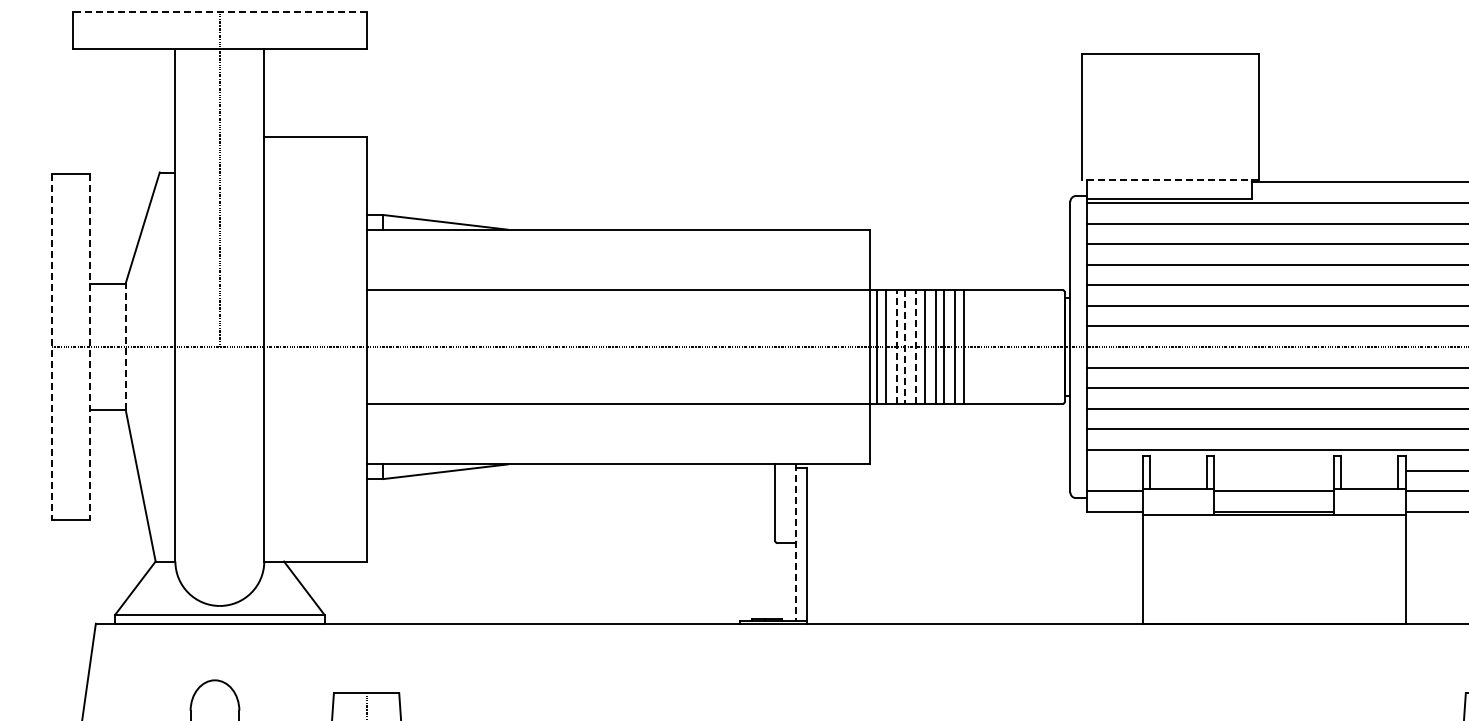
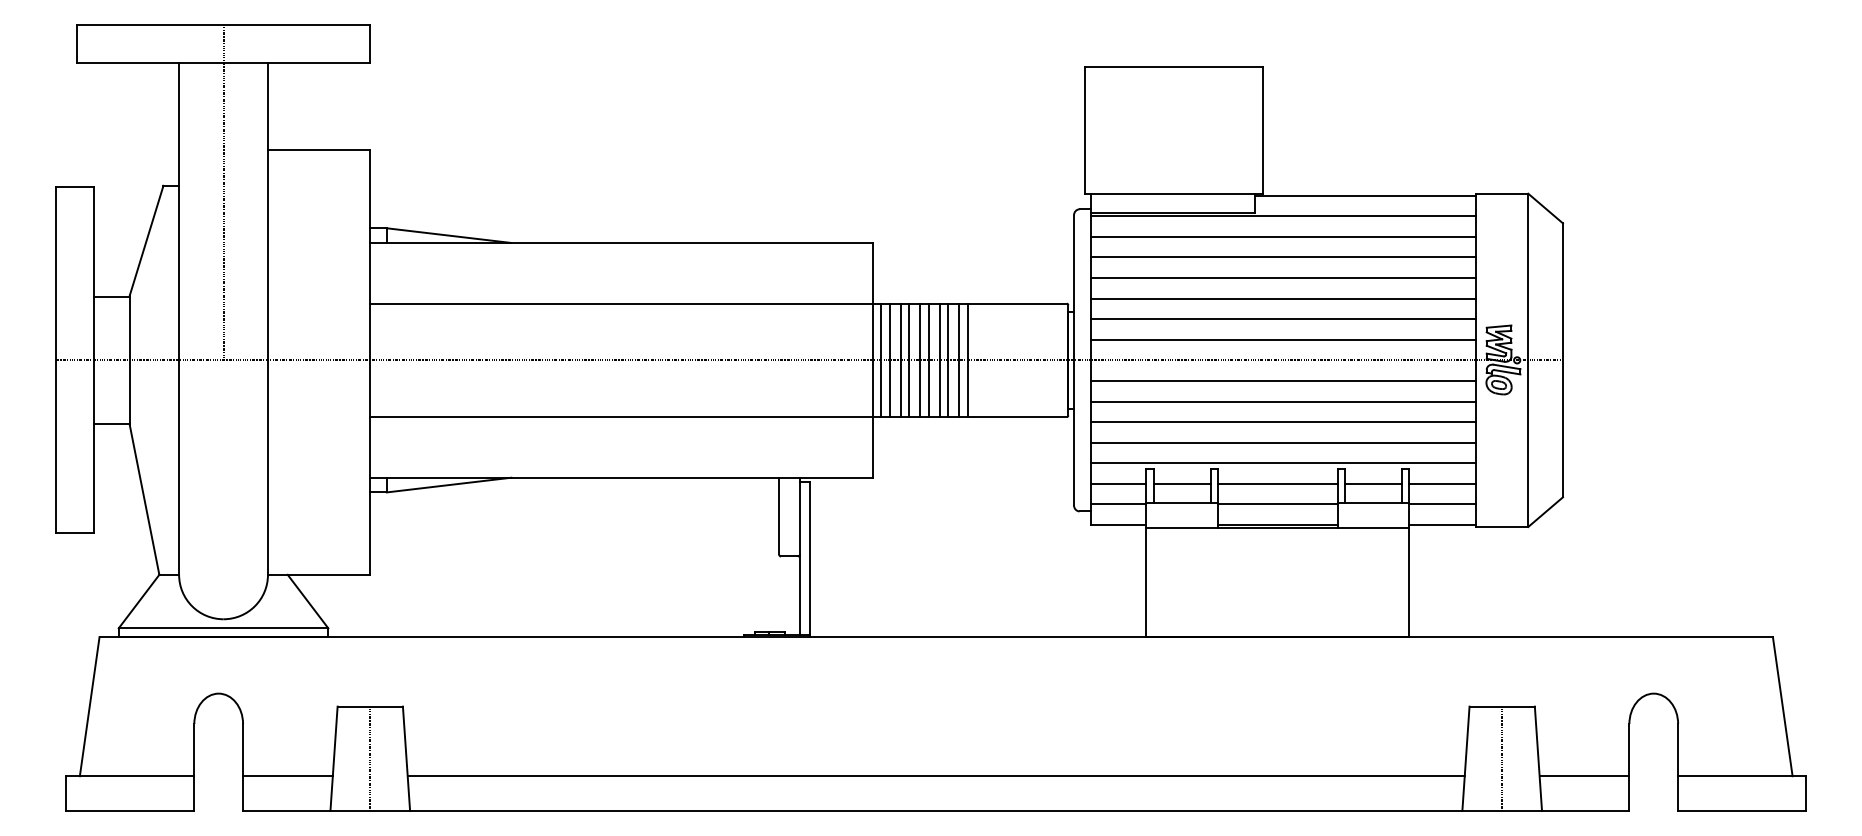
line: (219, 11) -> (223, 24), dashed -> solid
line: (1169, 180) -> (1173, 193), dashed -> solid
line: (51, 347) -> (55, 360), dashed -> solid
line: (89, 347) -> (93, 360), dashed -> solid
line: (125, 347) -> (129, 360), dashed -> solid
line: (896, 347) -> (900, 360), dashed -> solid
line: (905, 347) -> (909, 360), dashed -> solid
line: (916, 347) -> (920, 360), dashed -> solid
line: (1114, 470) -> (1118, 483), added
line: (1177, 470) -> (1181, 483), added
line: (1273, 470) -> (1277, 483), added
line: (1369, 470) -> (1373, 483), added
line: (795, 543) -> (799, 556), dashed -> solid

